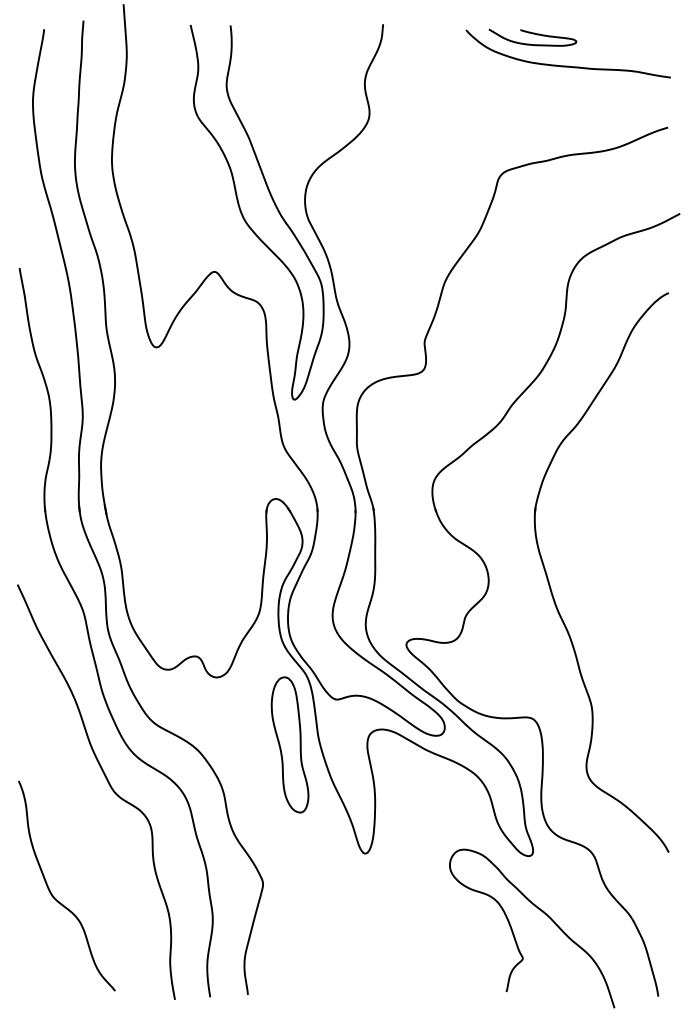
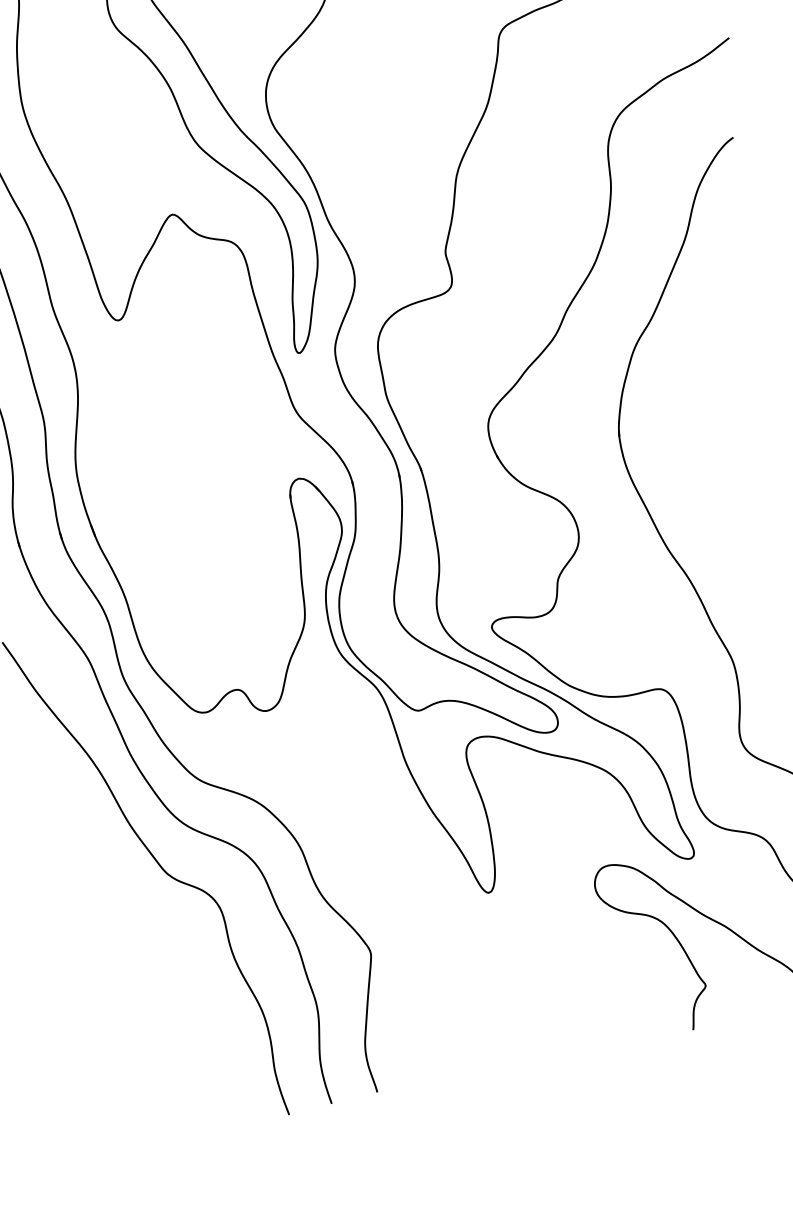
part: (289, 744) -> (371, 776), removed
curve: (52, 893) -> (115, 1012), removed

